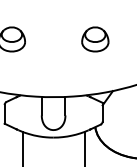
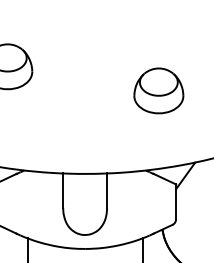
part: (95, 39) -> (159, 91), moved

